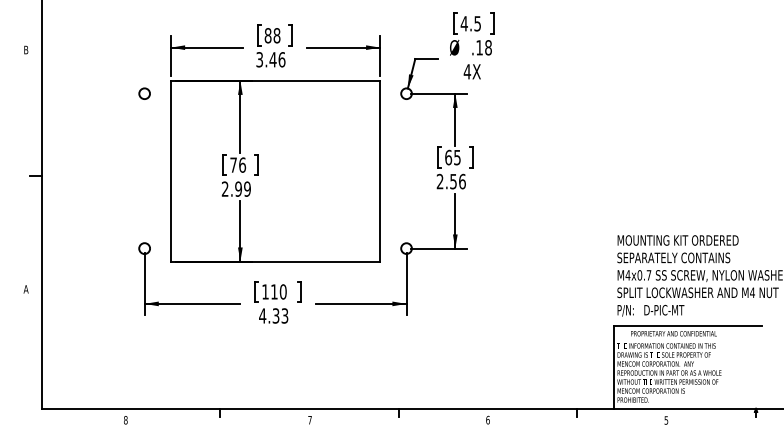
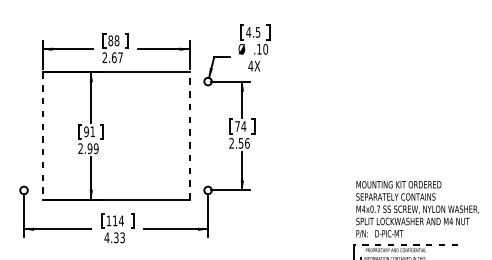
text: (488, 47) -> (265, 49), .18 -> .10
text: (270, 59) -> (112, 57), 3.46 -> 2.67
circle: (144, 93) -> (23, 81), removed
text: (453, 157) -> (241, 126), 65 -> 74
text: (238, 164) -> (89, 131), 76 -> 91
line: (380, 170) -> (189, 135), solid -> dashed
line: (170, 171) -> (42, 136), solid -> dashed
text: (282, 291) -> (120, 220), 110 -> 114
line: (687, 325) -> (405, 244), solid -> dashed

